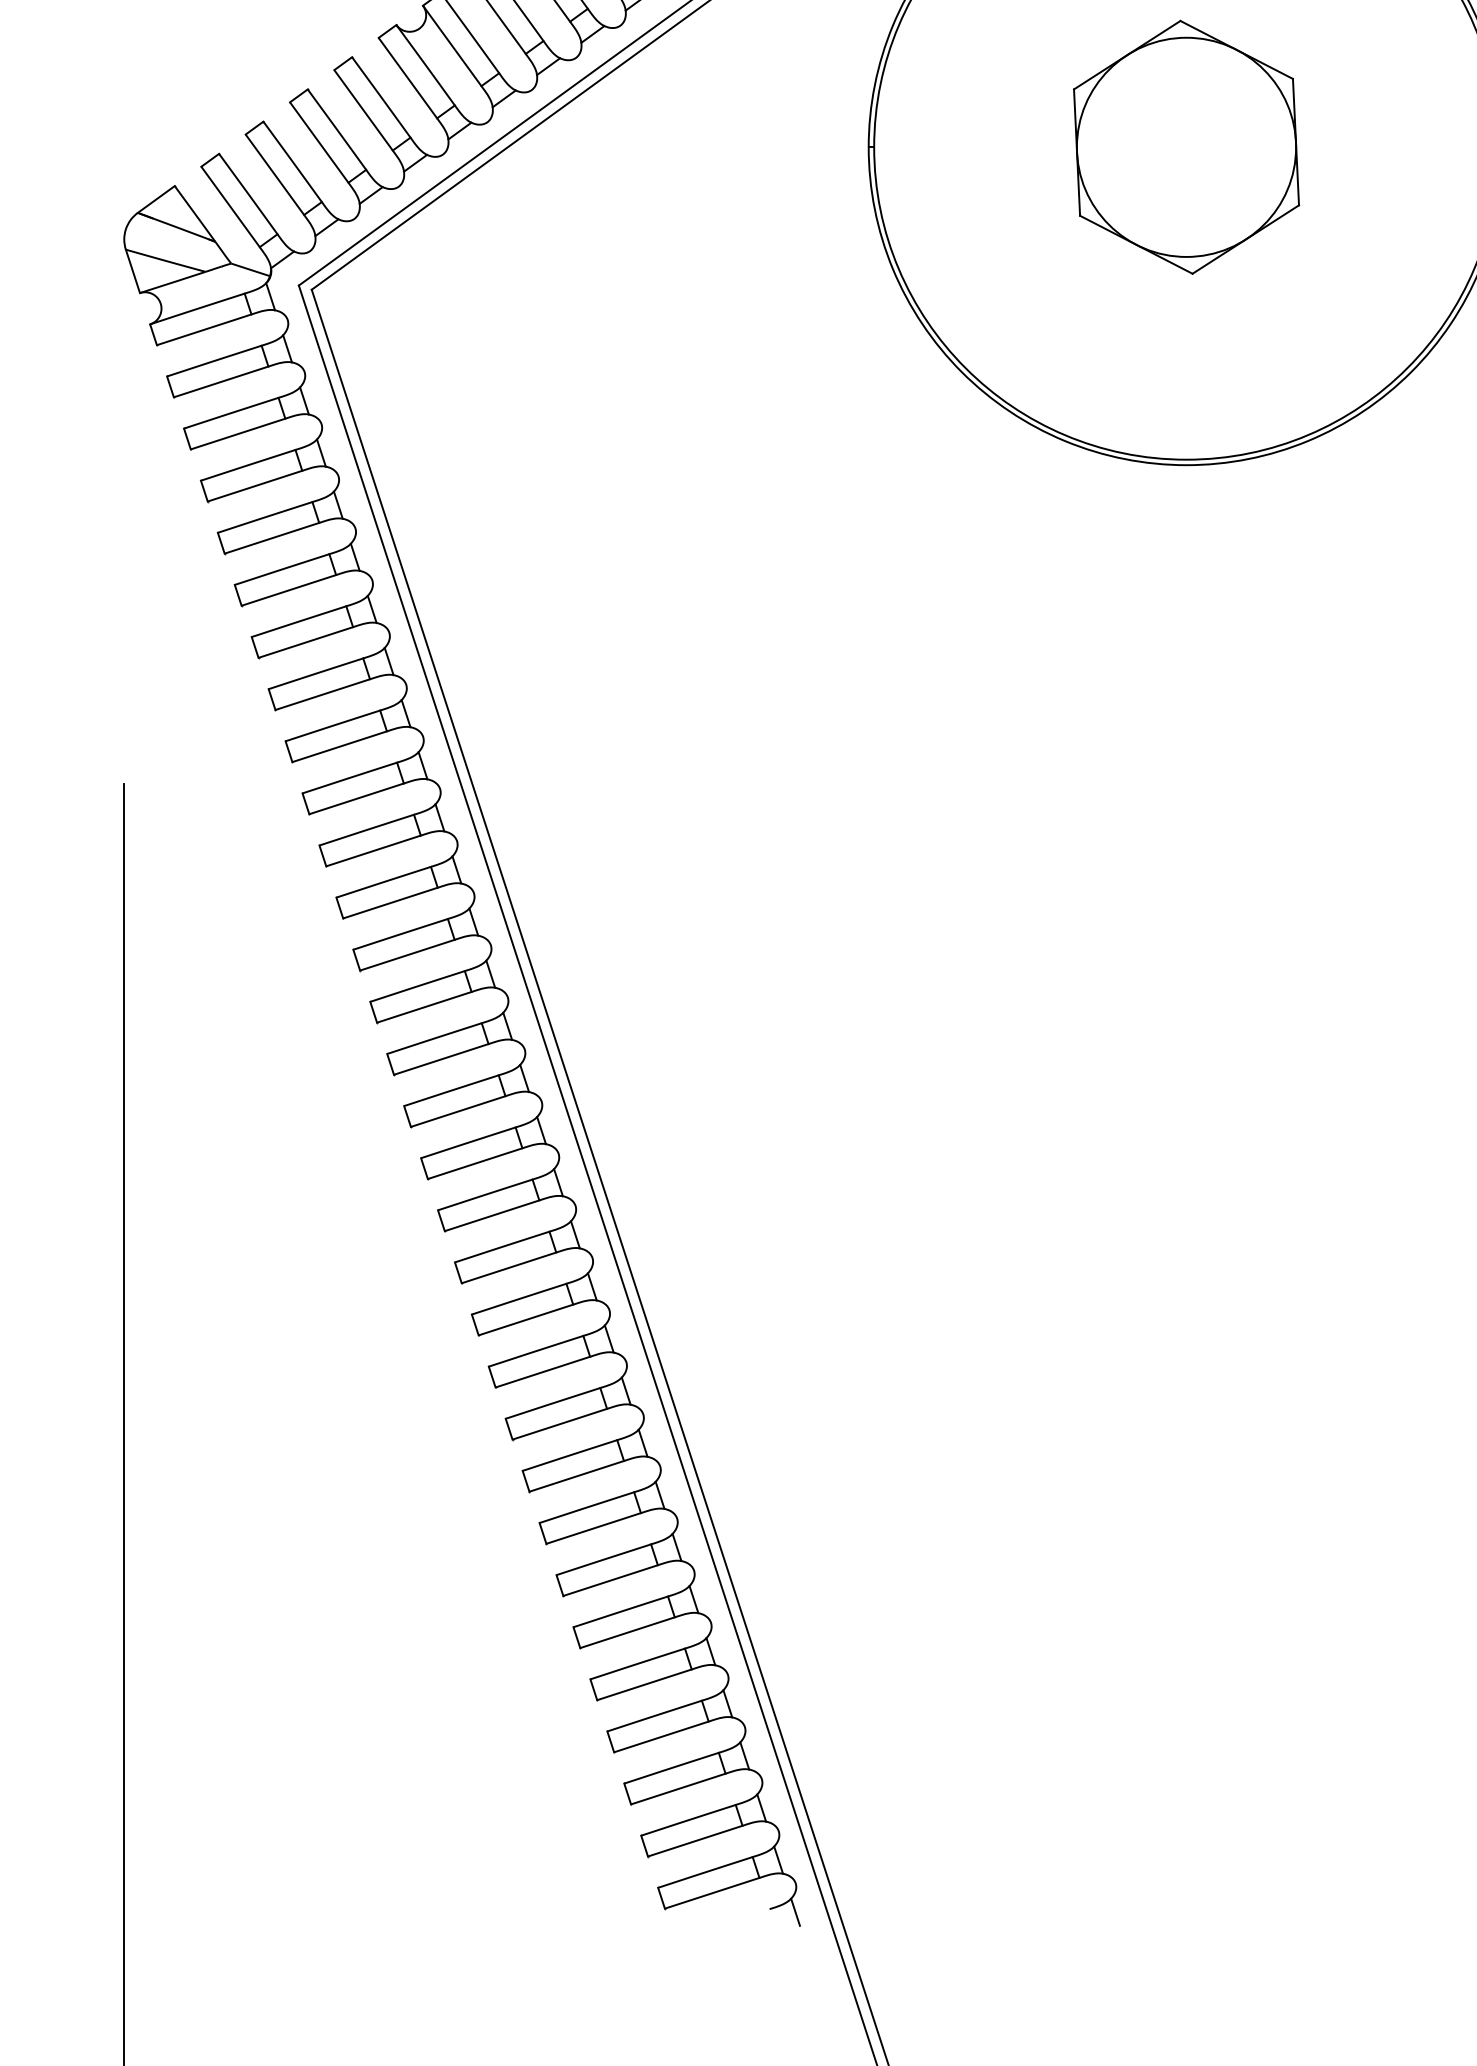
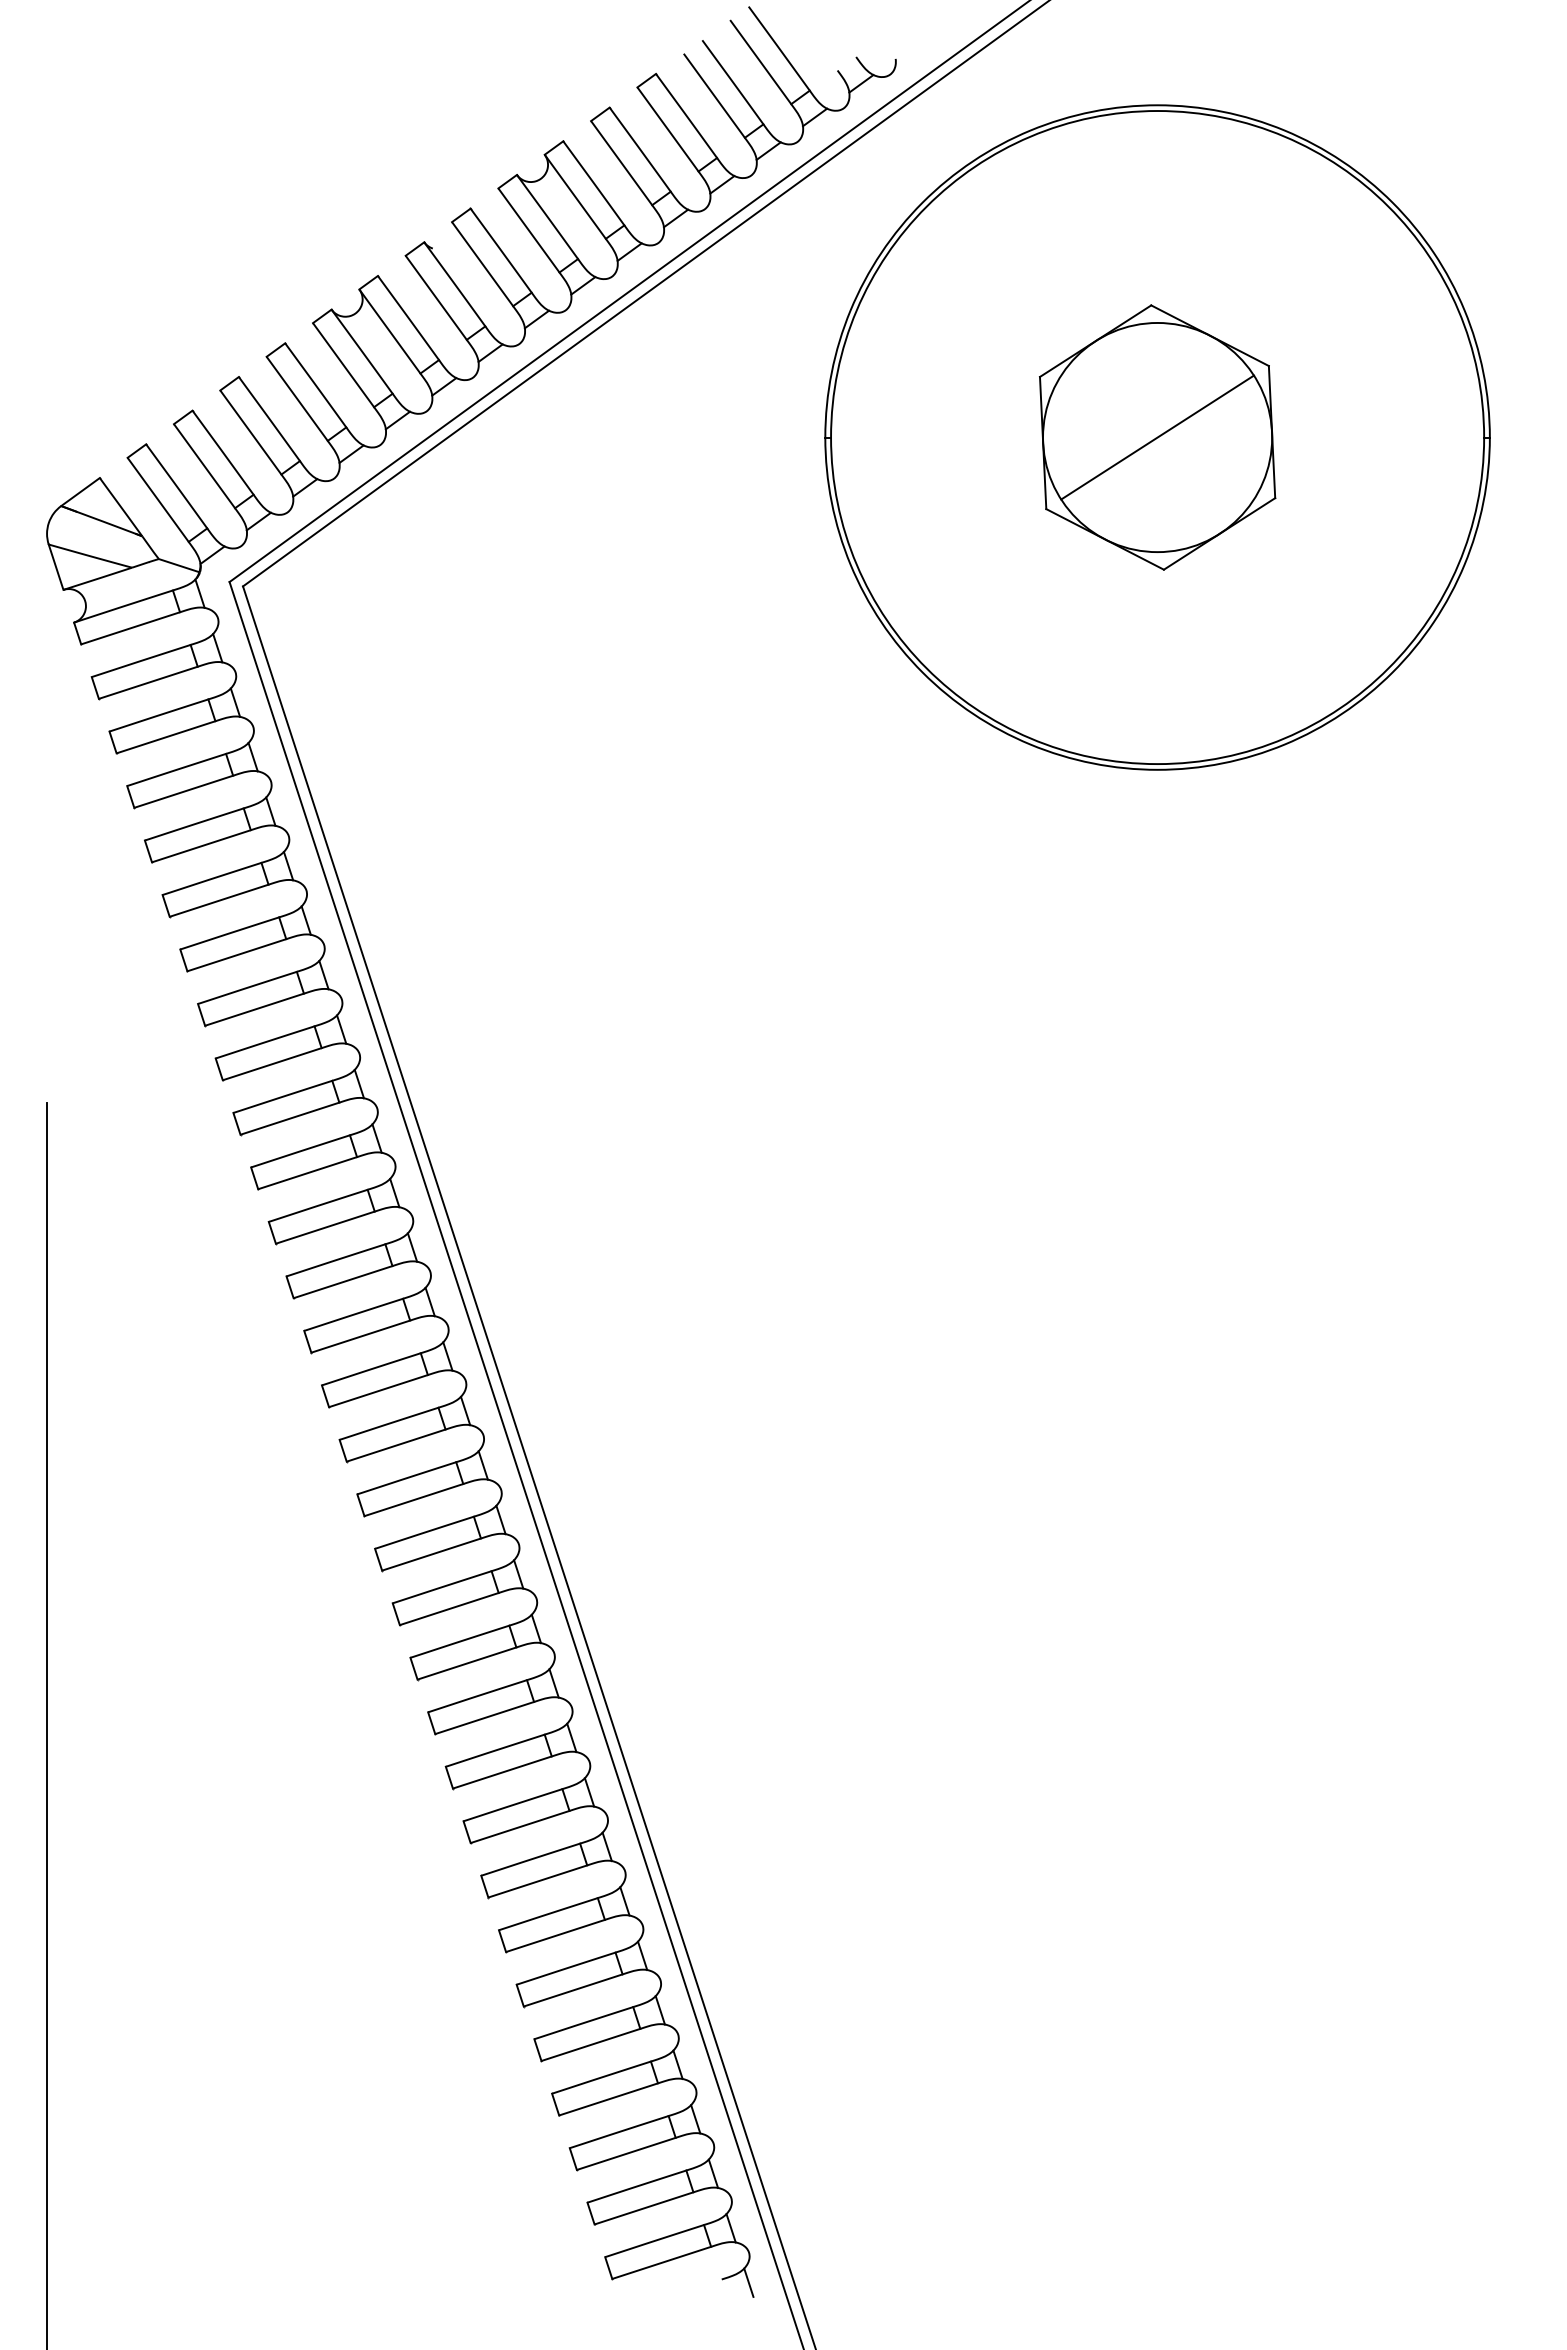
line: (1186, 147) -> (1157, 437), added

